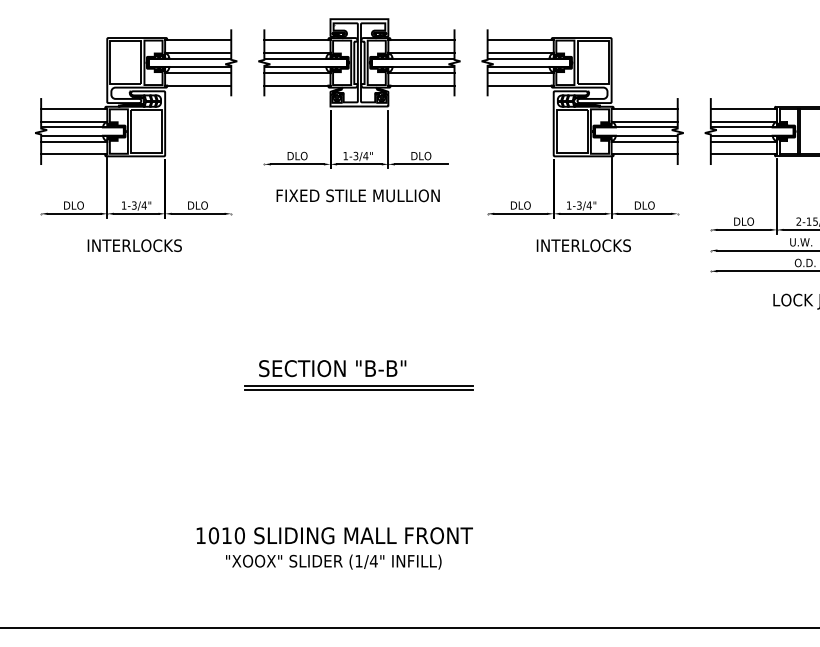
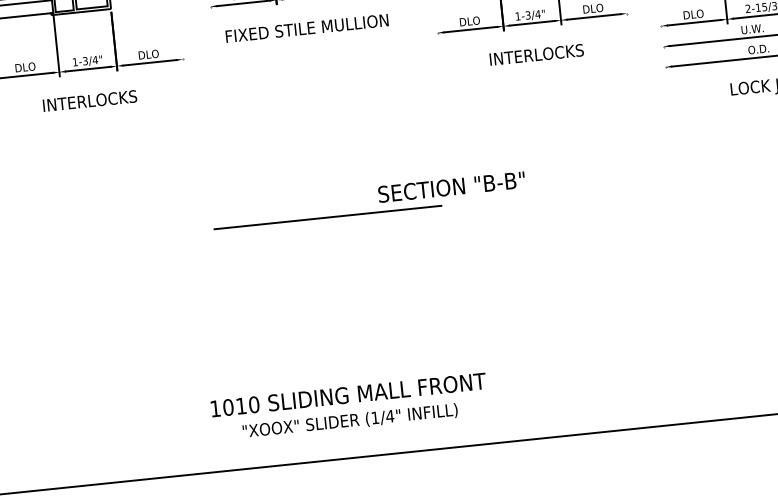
text: (332, 368) -> (451, 187), moved
line: (359, 390) -> (328, 221), removed
text: (334, 548) -> (349, 407), moved

